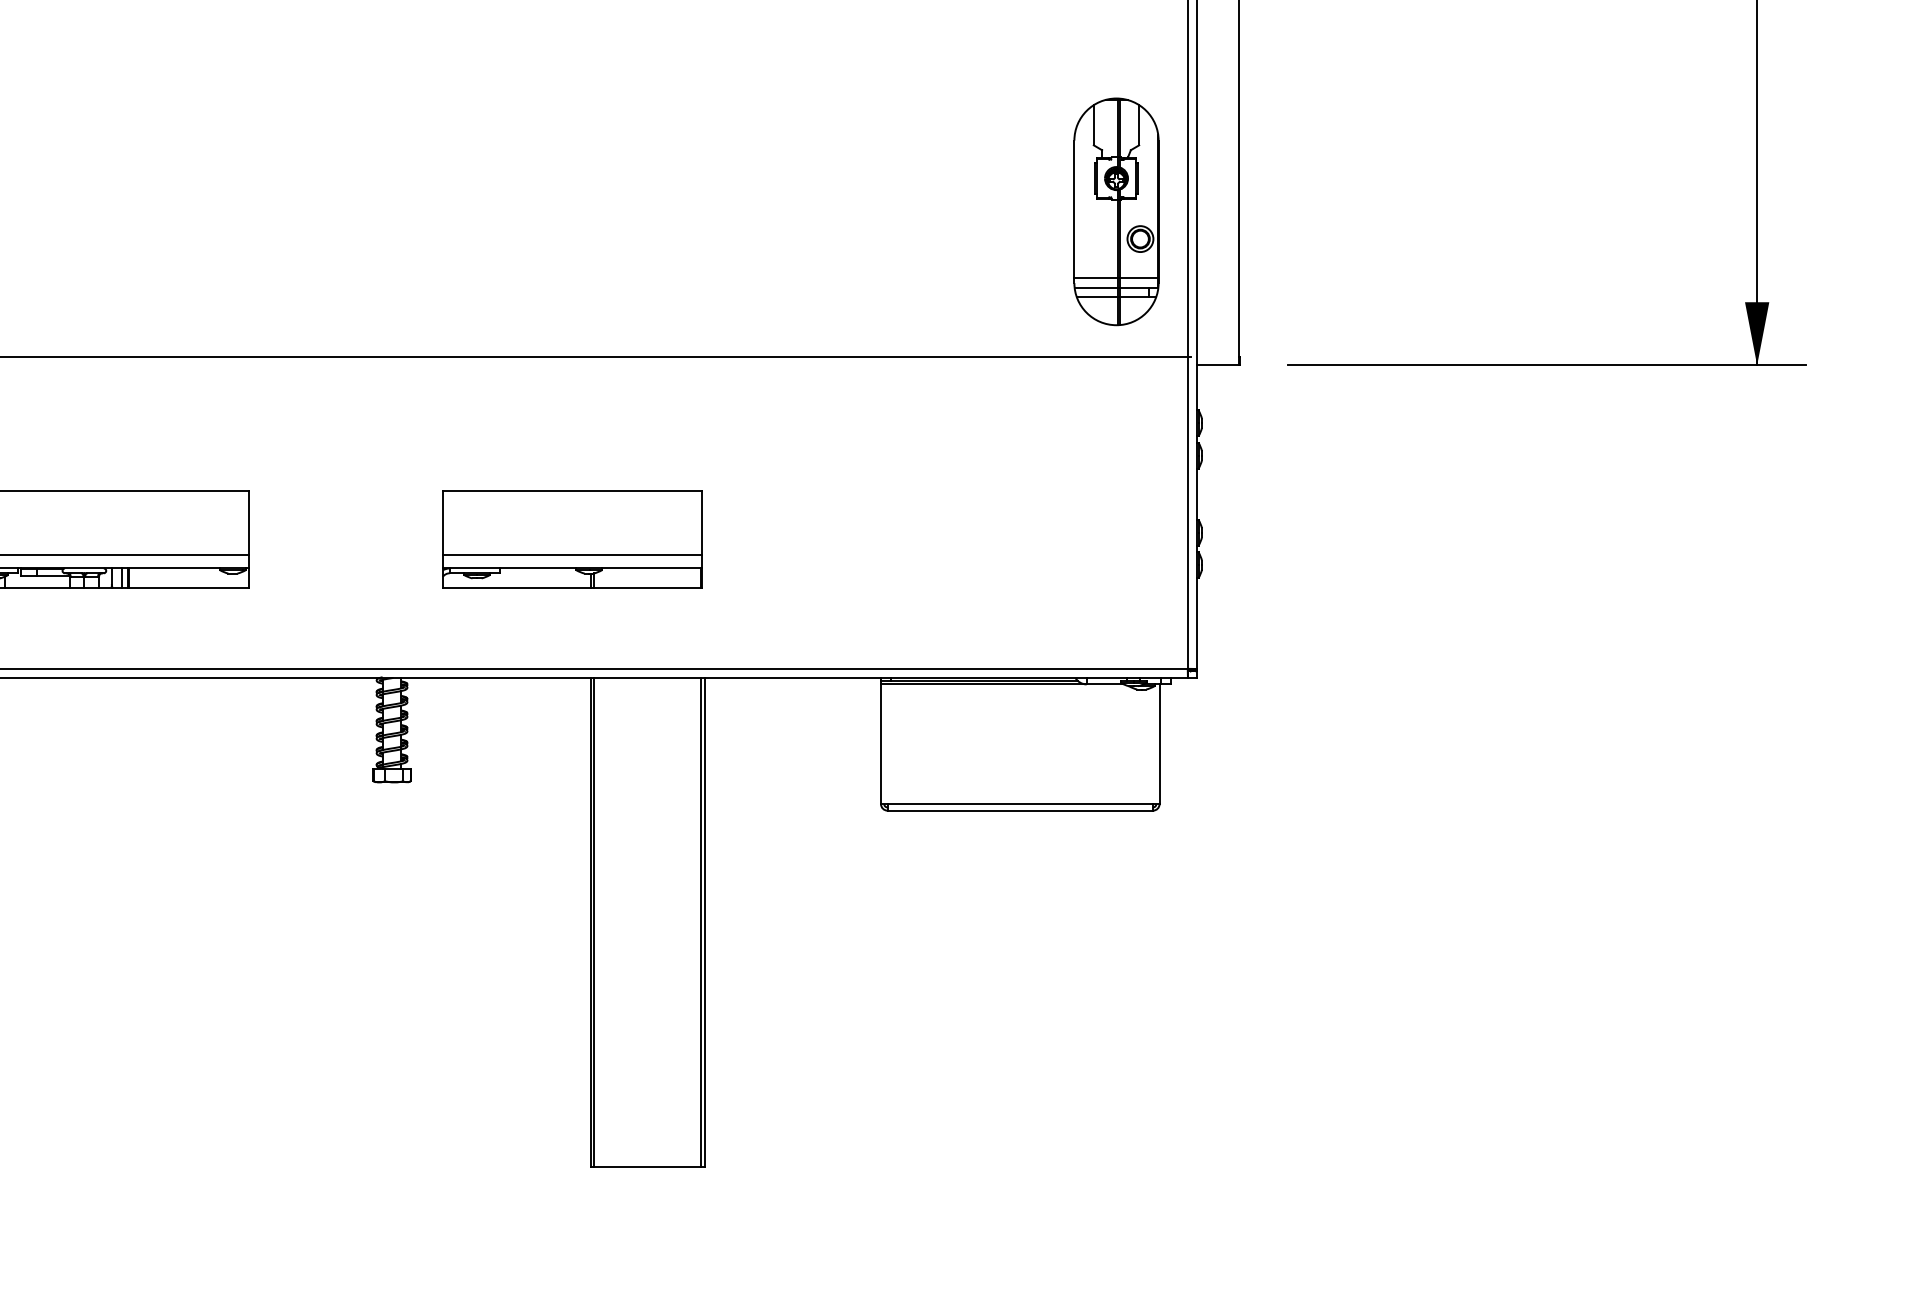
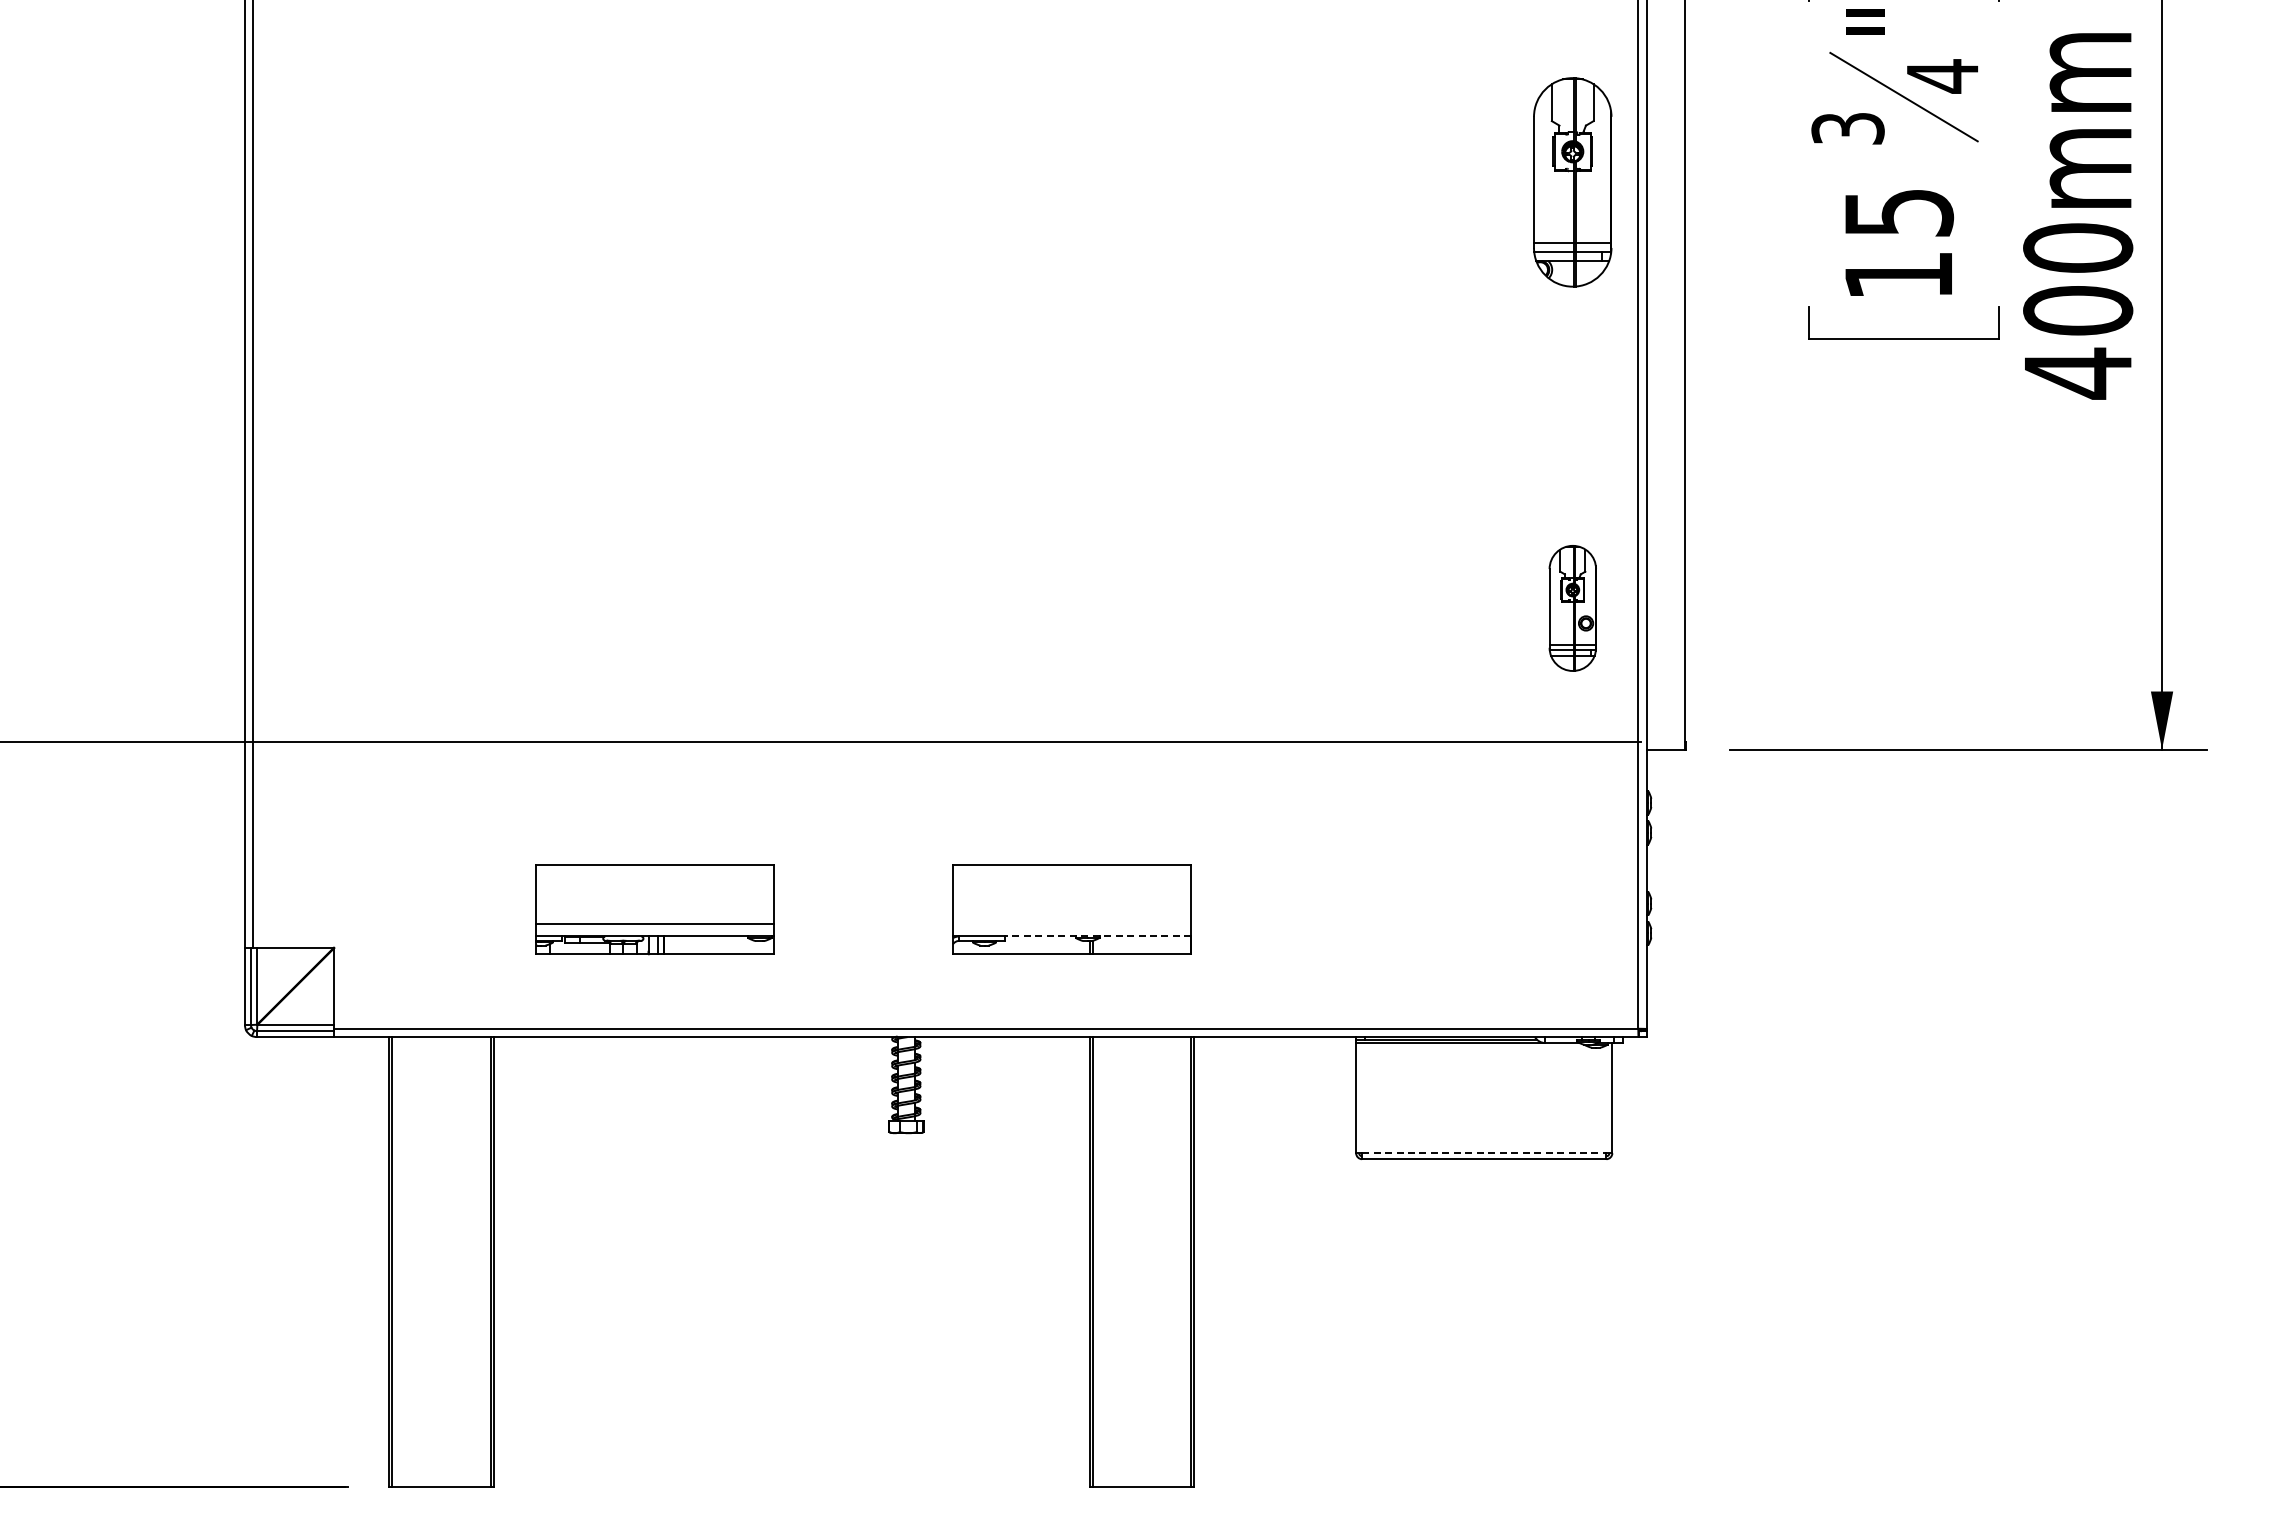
part: (1116, 211) -> (1572, 608), size x0.6
line: (572, 555) -> (1072, 924), removed
line: (599, 568) -> (1097, 936), solid -> dashed
line: (1020, 804) -> (1484, 1153), solid -> dashed

